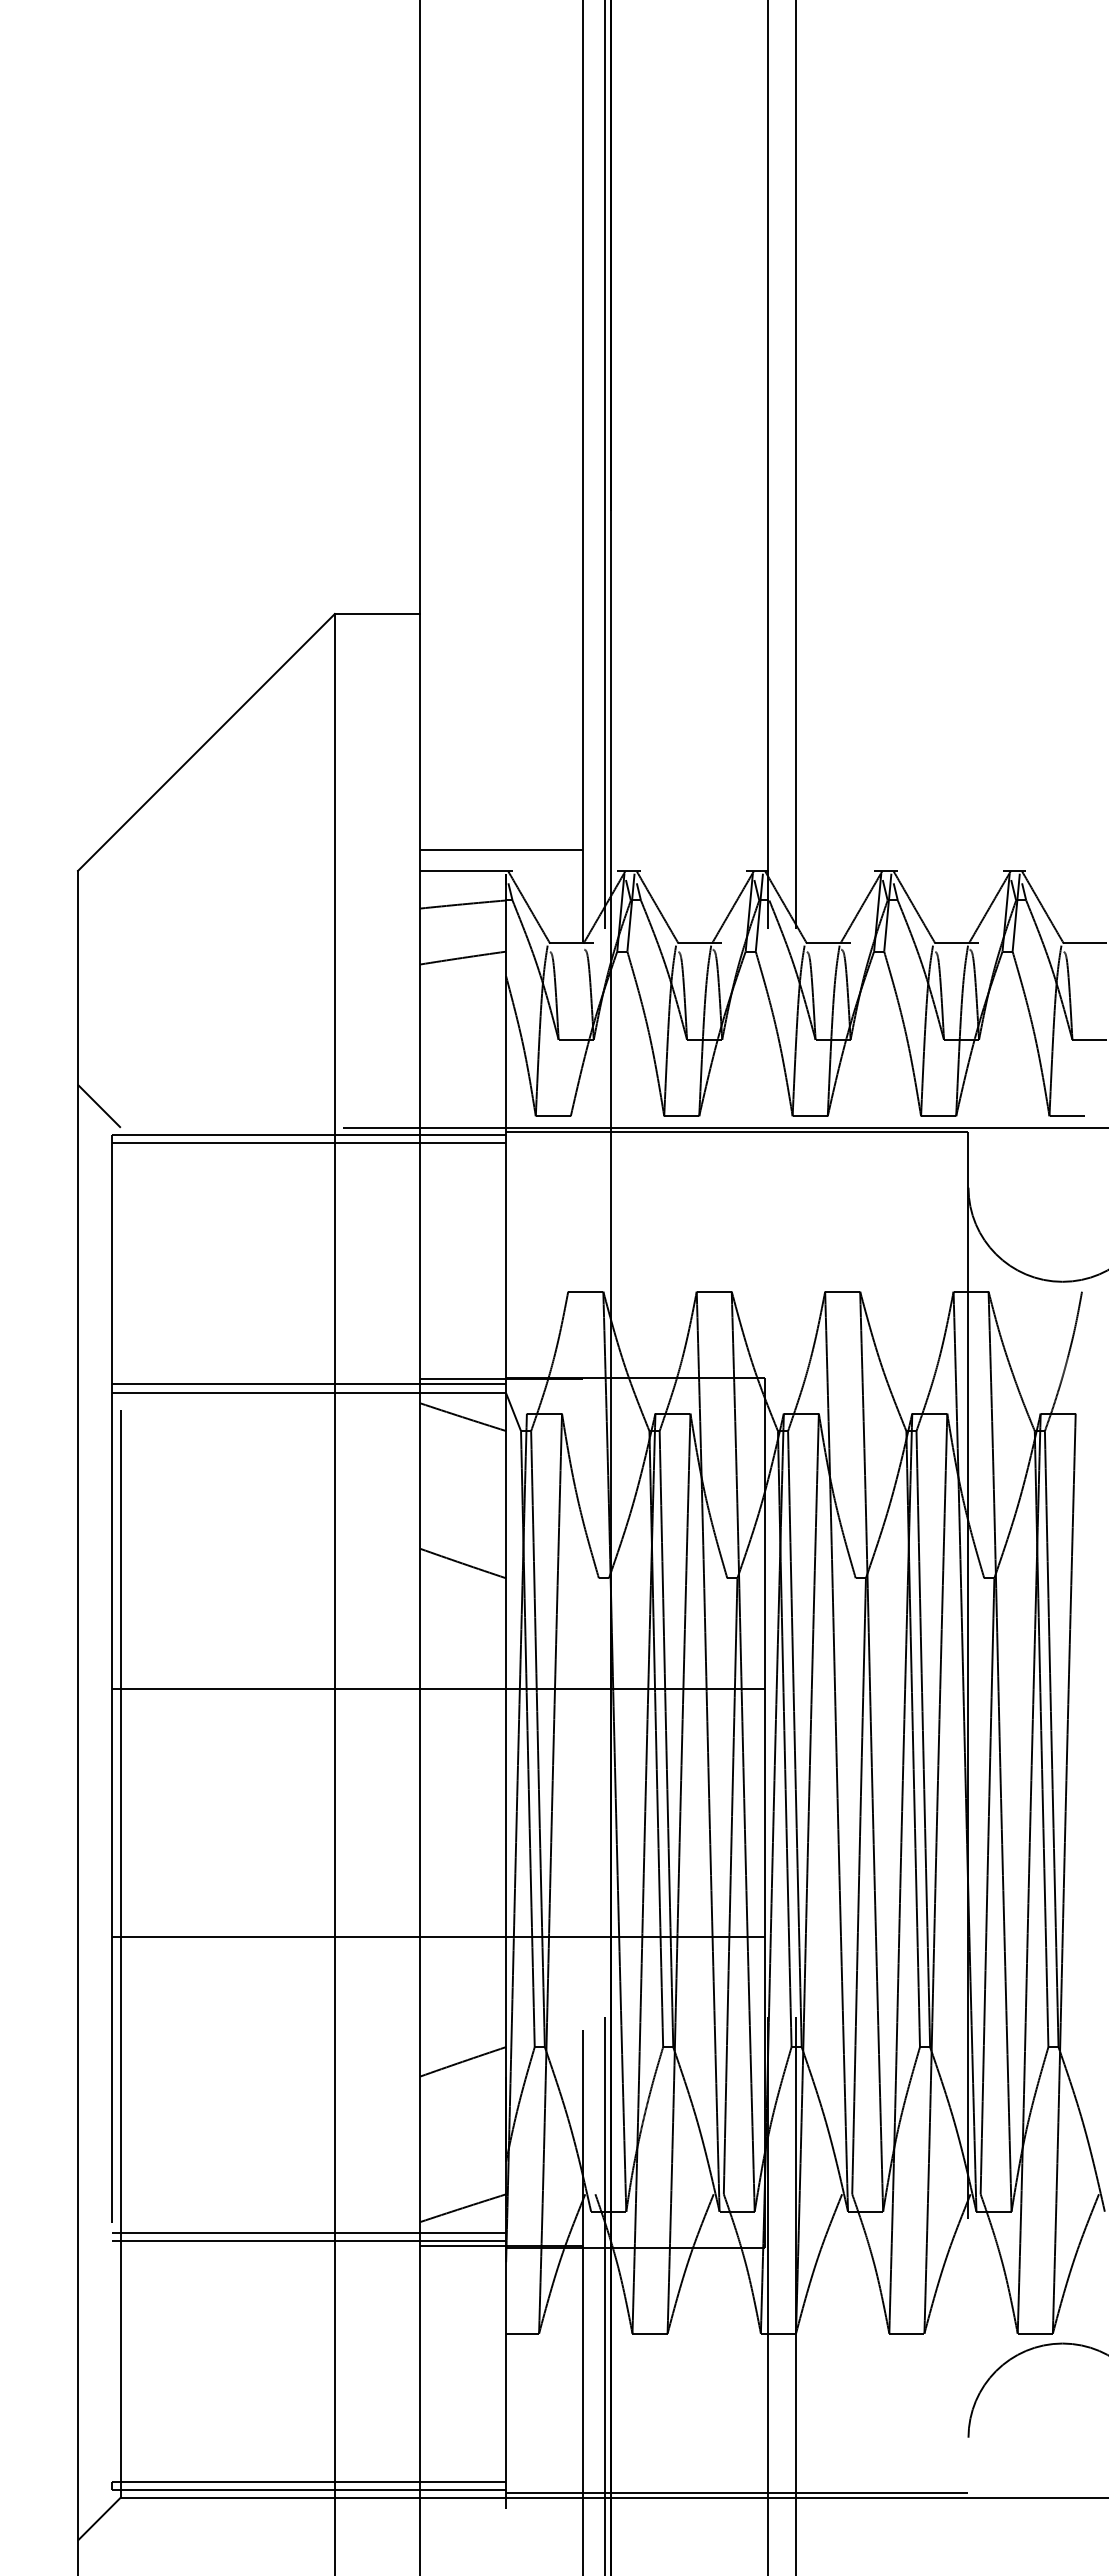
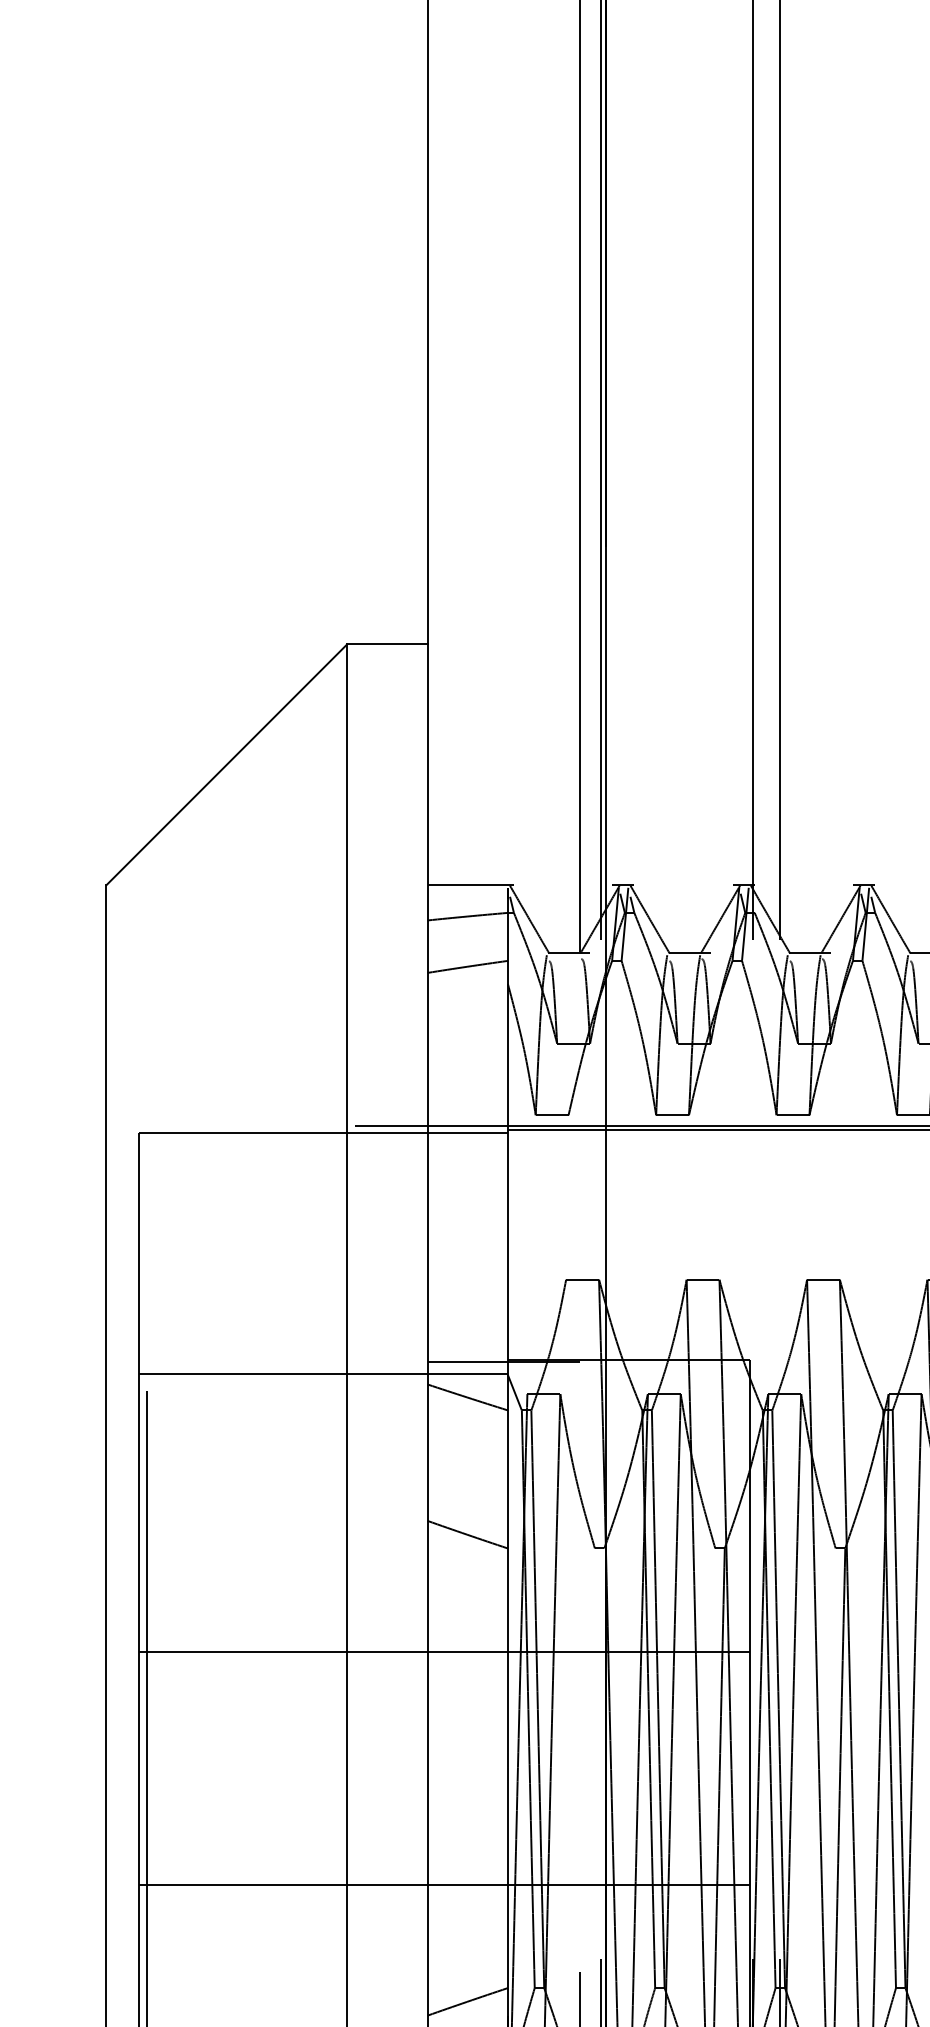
line: (501, 850) -> (503, 866), removed
line: (99, 1105) -> (126, 1105), removed
line: (309, 1143) -> (323, 1140), removed
line: (309, 1384) -> (323, 1366), removed

